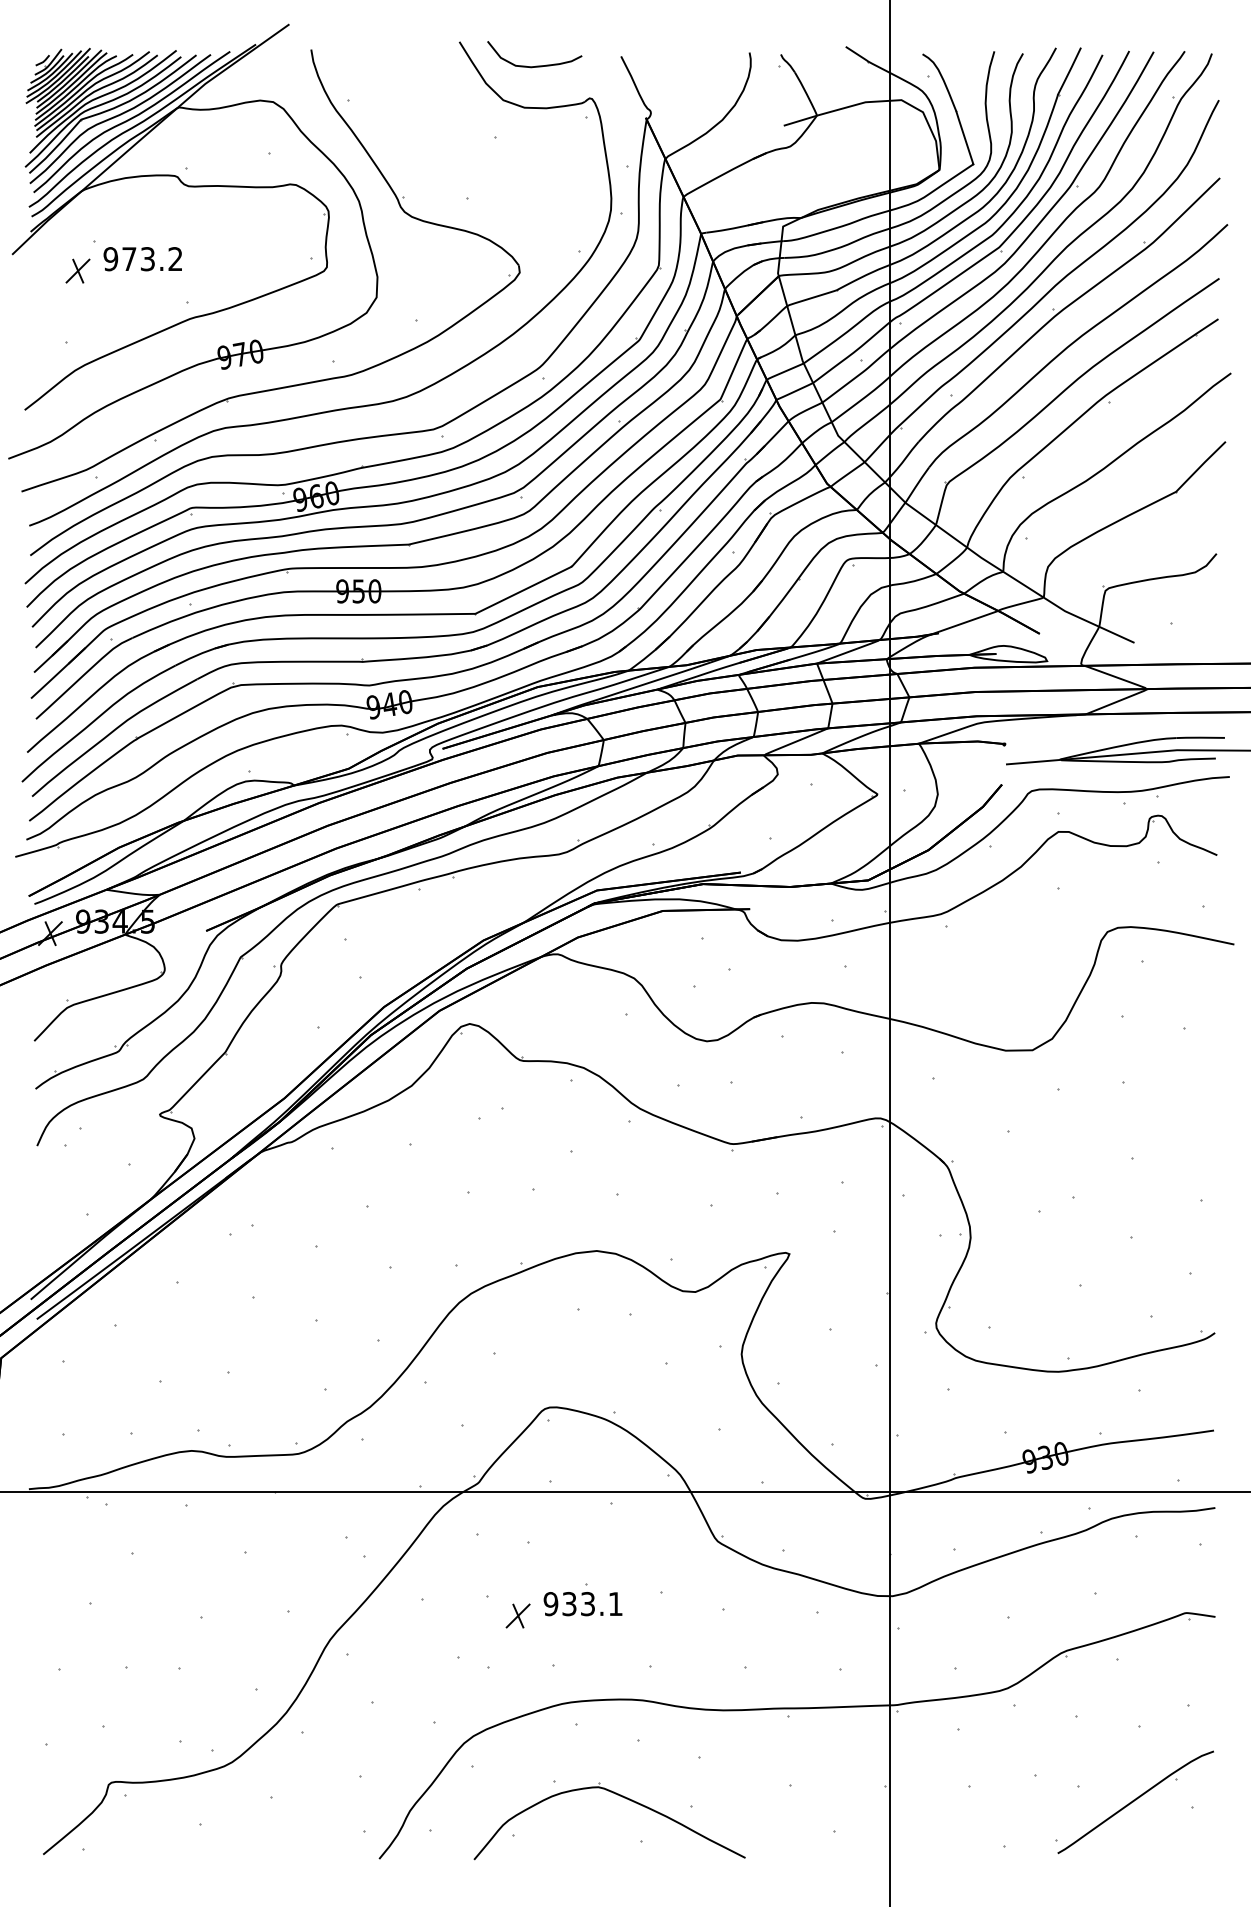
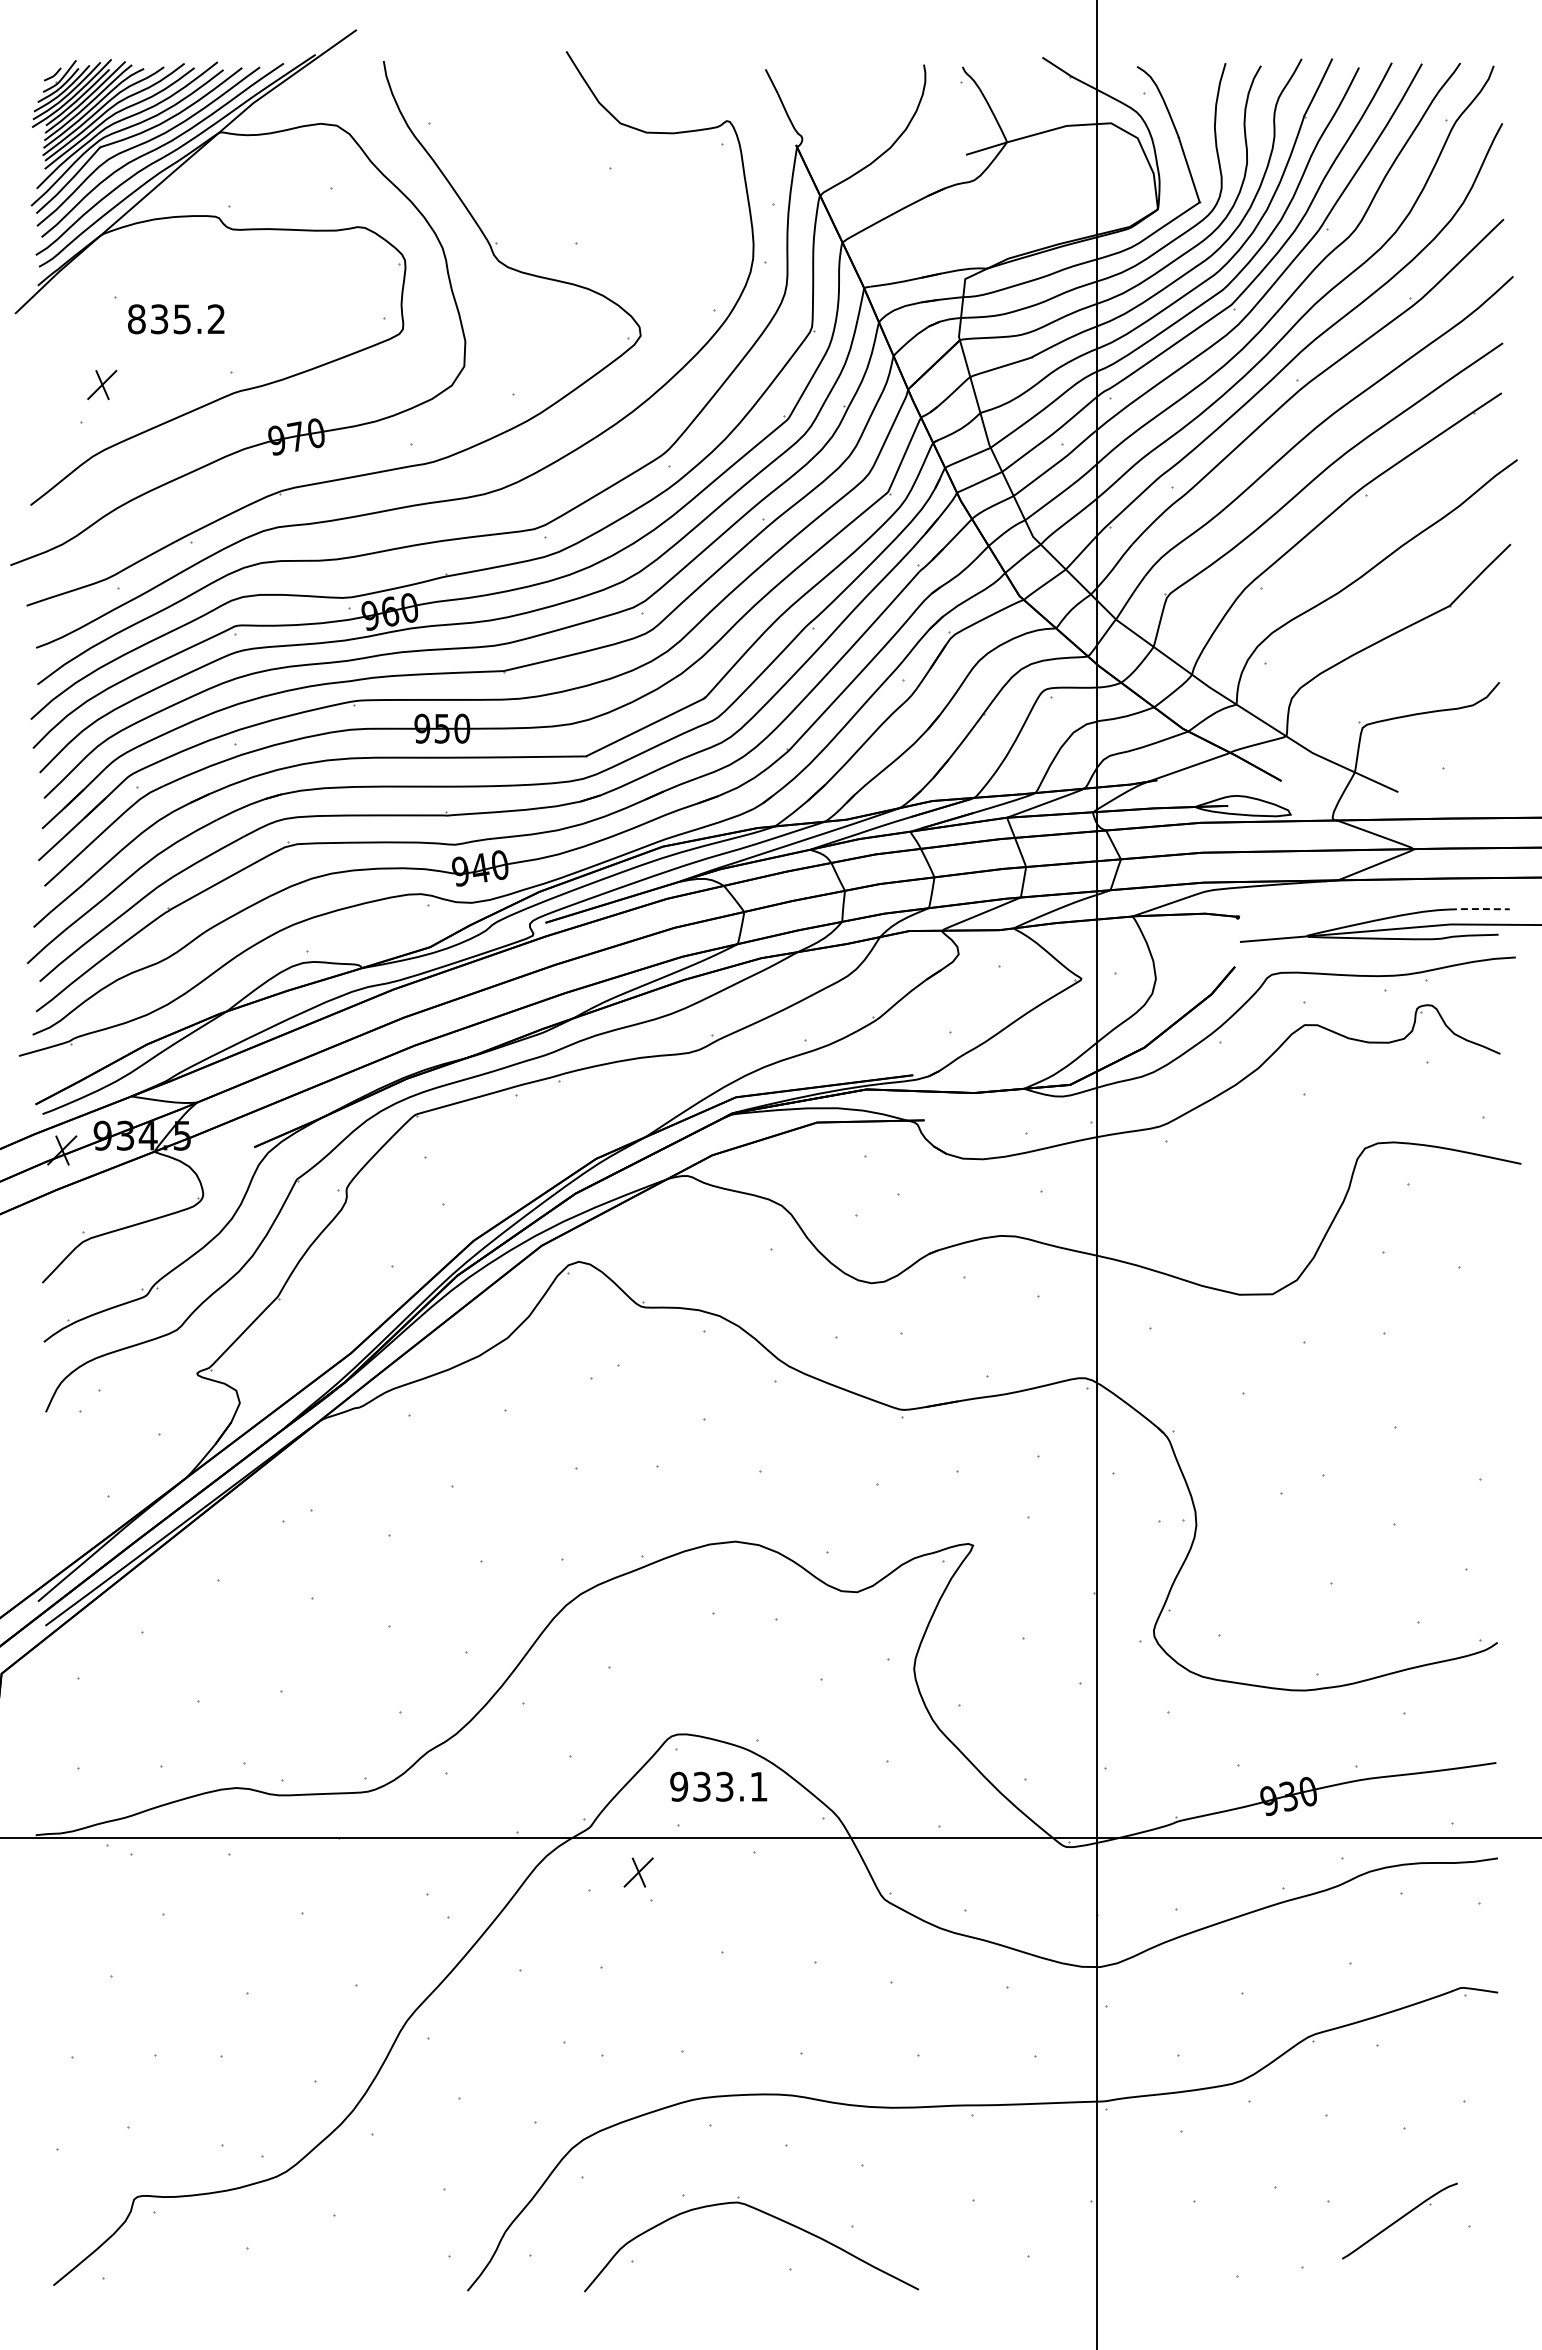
curve: (534, 66) -> (658, 81), removed
text: (128, 259) -> (158, 319), 973.2 -> 835.2
part: (78, 270) -> (102, 384), moved
line: (1200, 738) -> (1479, 909), solid -> dashed
text: (582, 1603) -> (718, 1786), moved
part: (517, 1616) -> (638, 1872), moved
part: (1135, 1801) -> (1399, 2220), size x0.6

